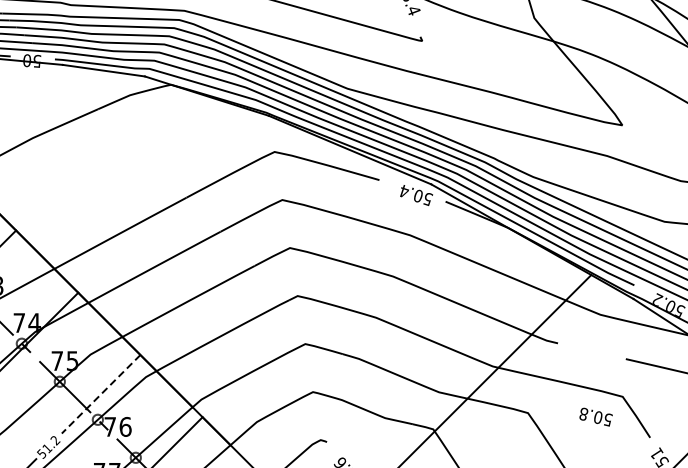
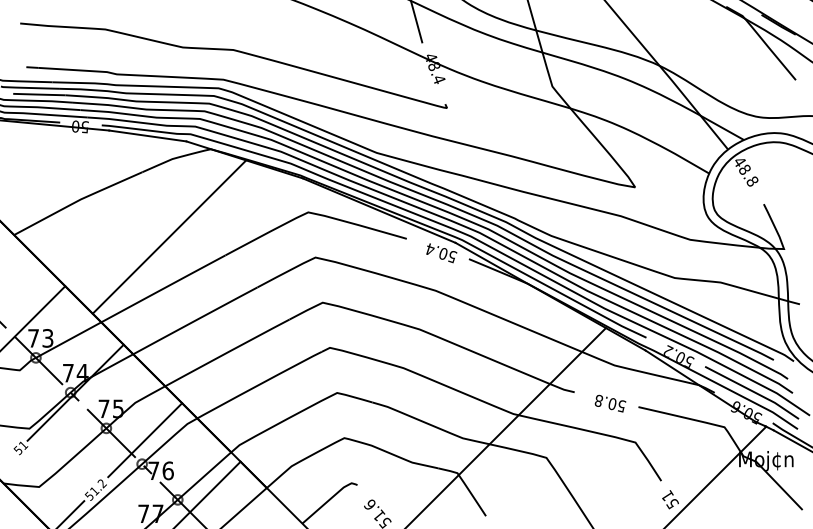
line: (126, 177) -> (169, 236), added
line: (100, 394) -> (144, 440), dashed -> solid
text: (596, 416) -> (610, 403), moved

